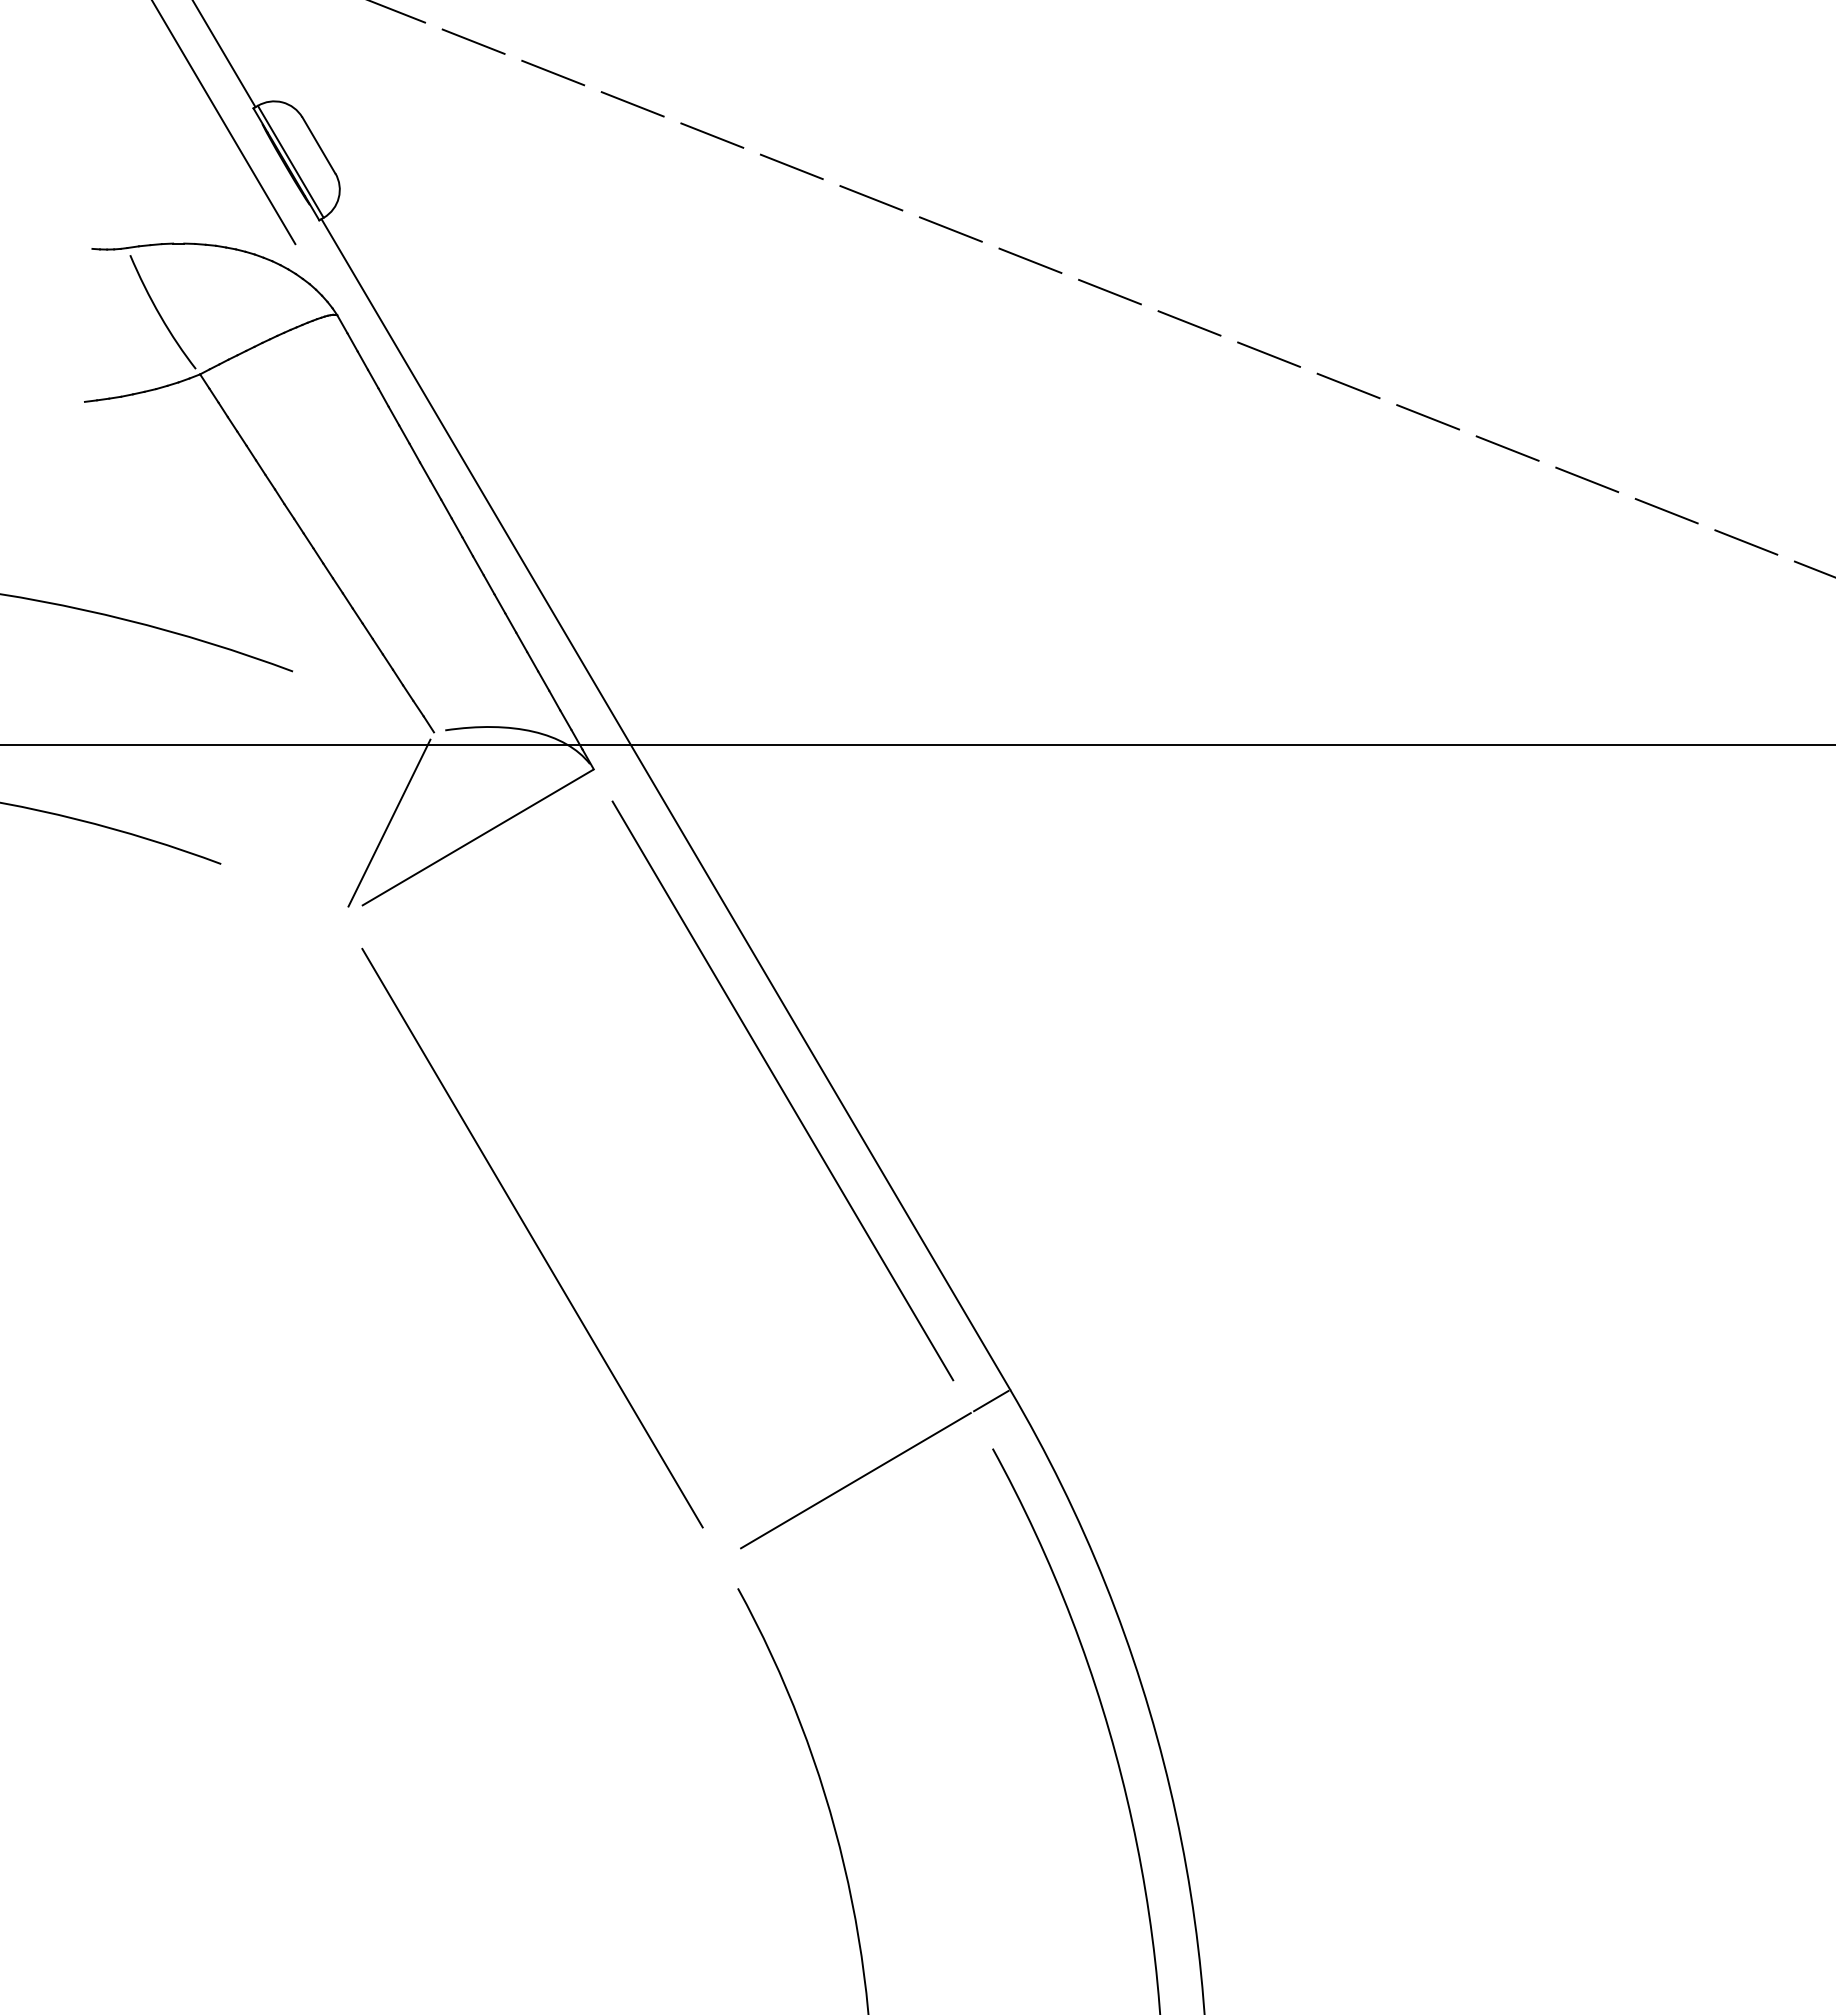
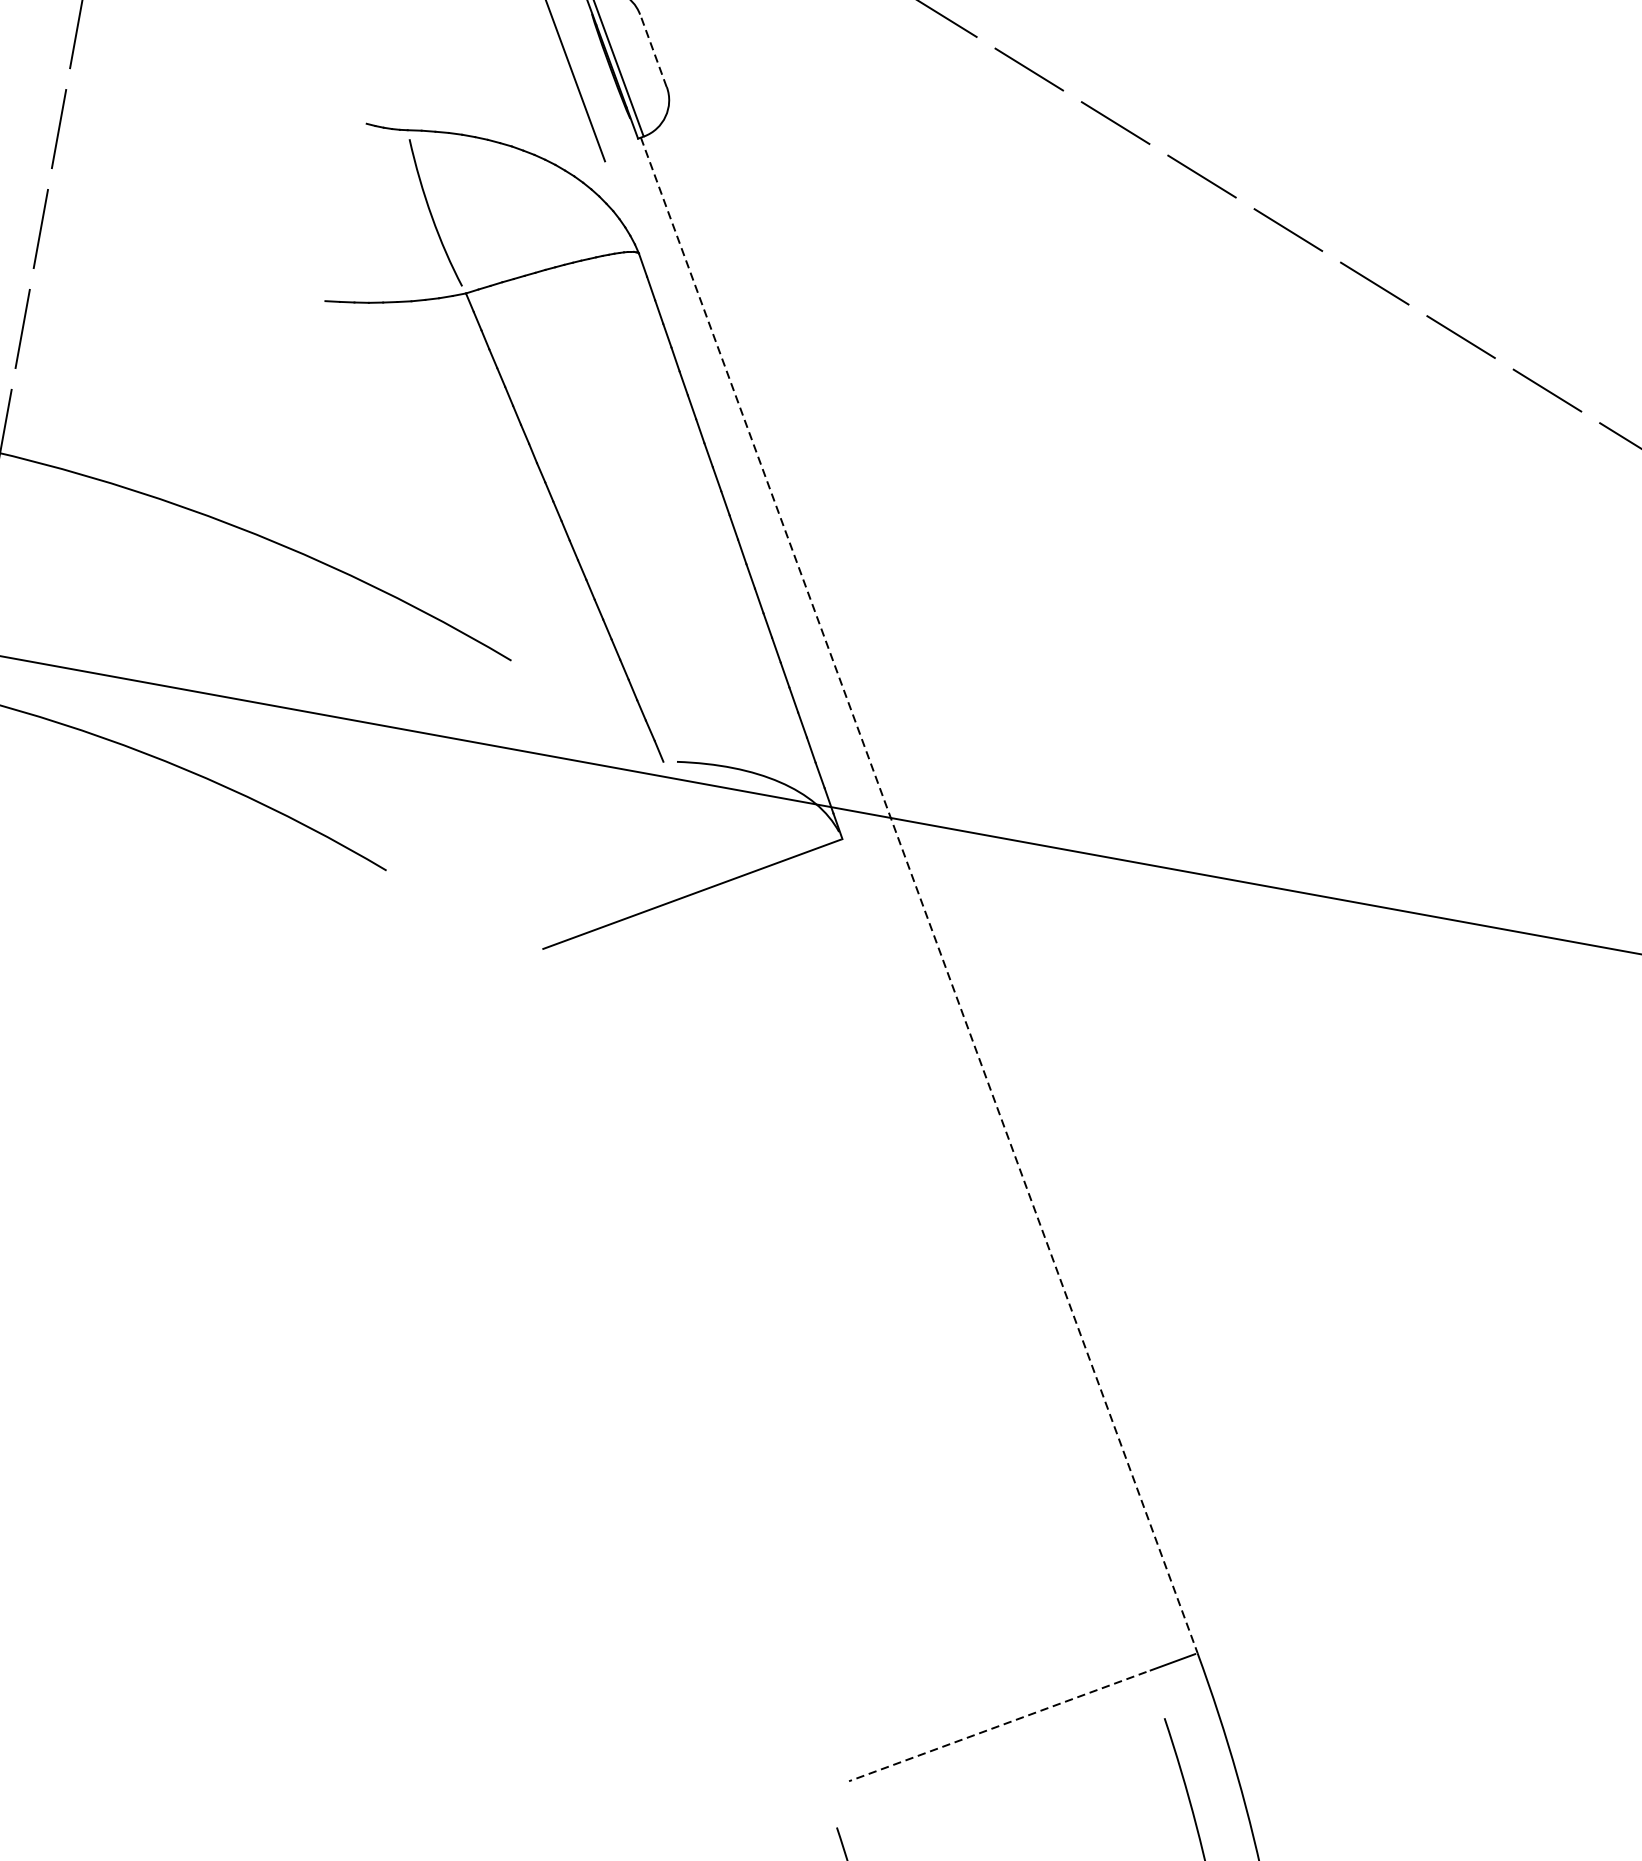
line: (318, 144) -> (653, 49), solid -> dashed
line: (666, 804) -> (919, 895), solid -> dashed
line: (389, 822) -> (592, 857), removed
line: (782, 1090) -> (994, 1254), removed
line: (532, 1237) -> (671, 1373), removed
line: (855, 1480) -> (997, 1726), solid -> dashed

